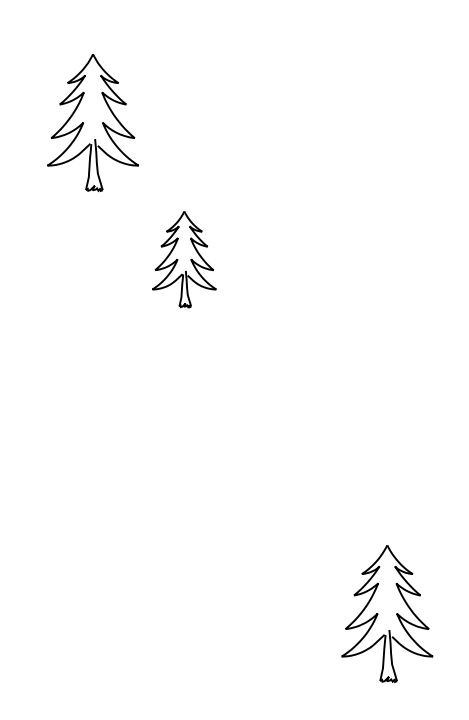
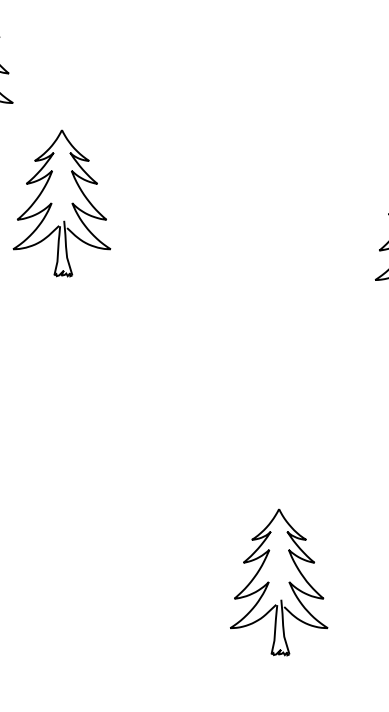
part: (184, 259) -> (62, 203), size x1.43

